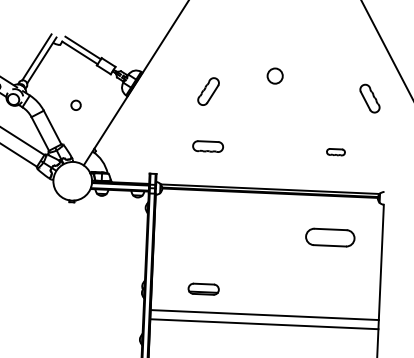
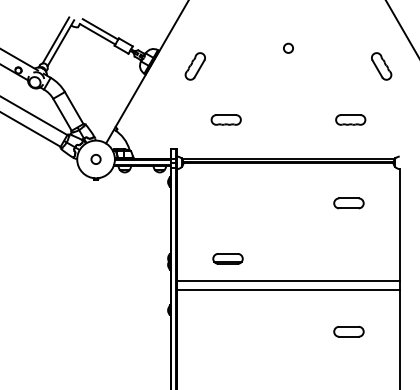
circle: (275, 75) -> (288, 47), size x0.62
part: (207, 91) -> (194, 66), moved
circle: (75, 105) -> (95, 159), moved
part: (335, 151) -> (350, 119), size x1.67
part: (329, 237) -> (348, 203), size x0.62

